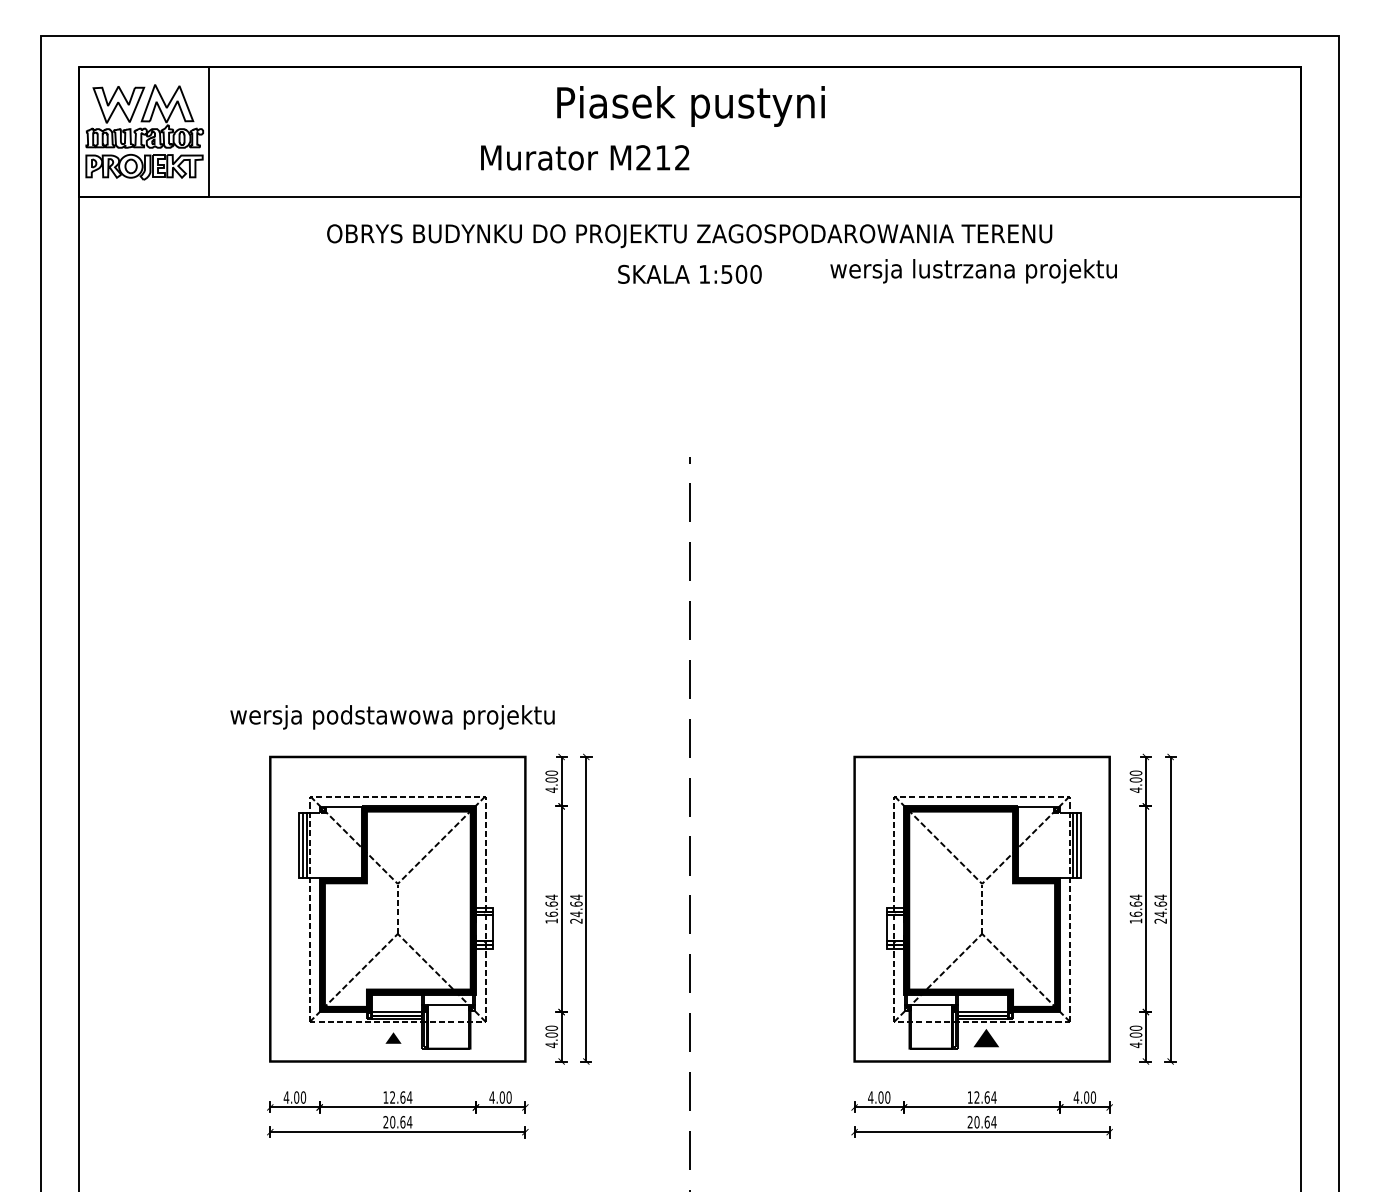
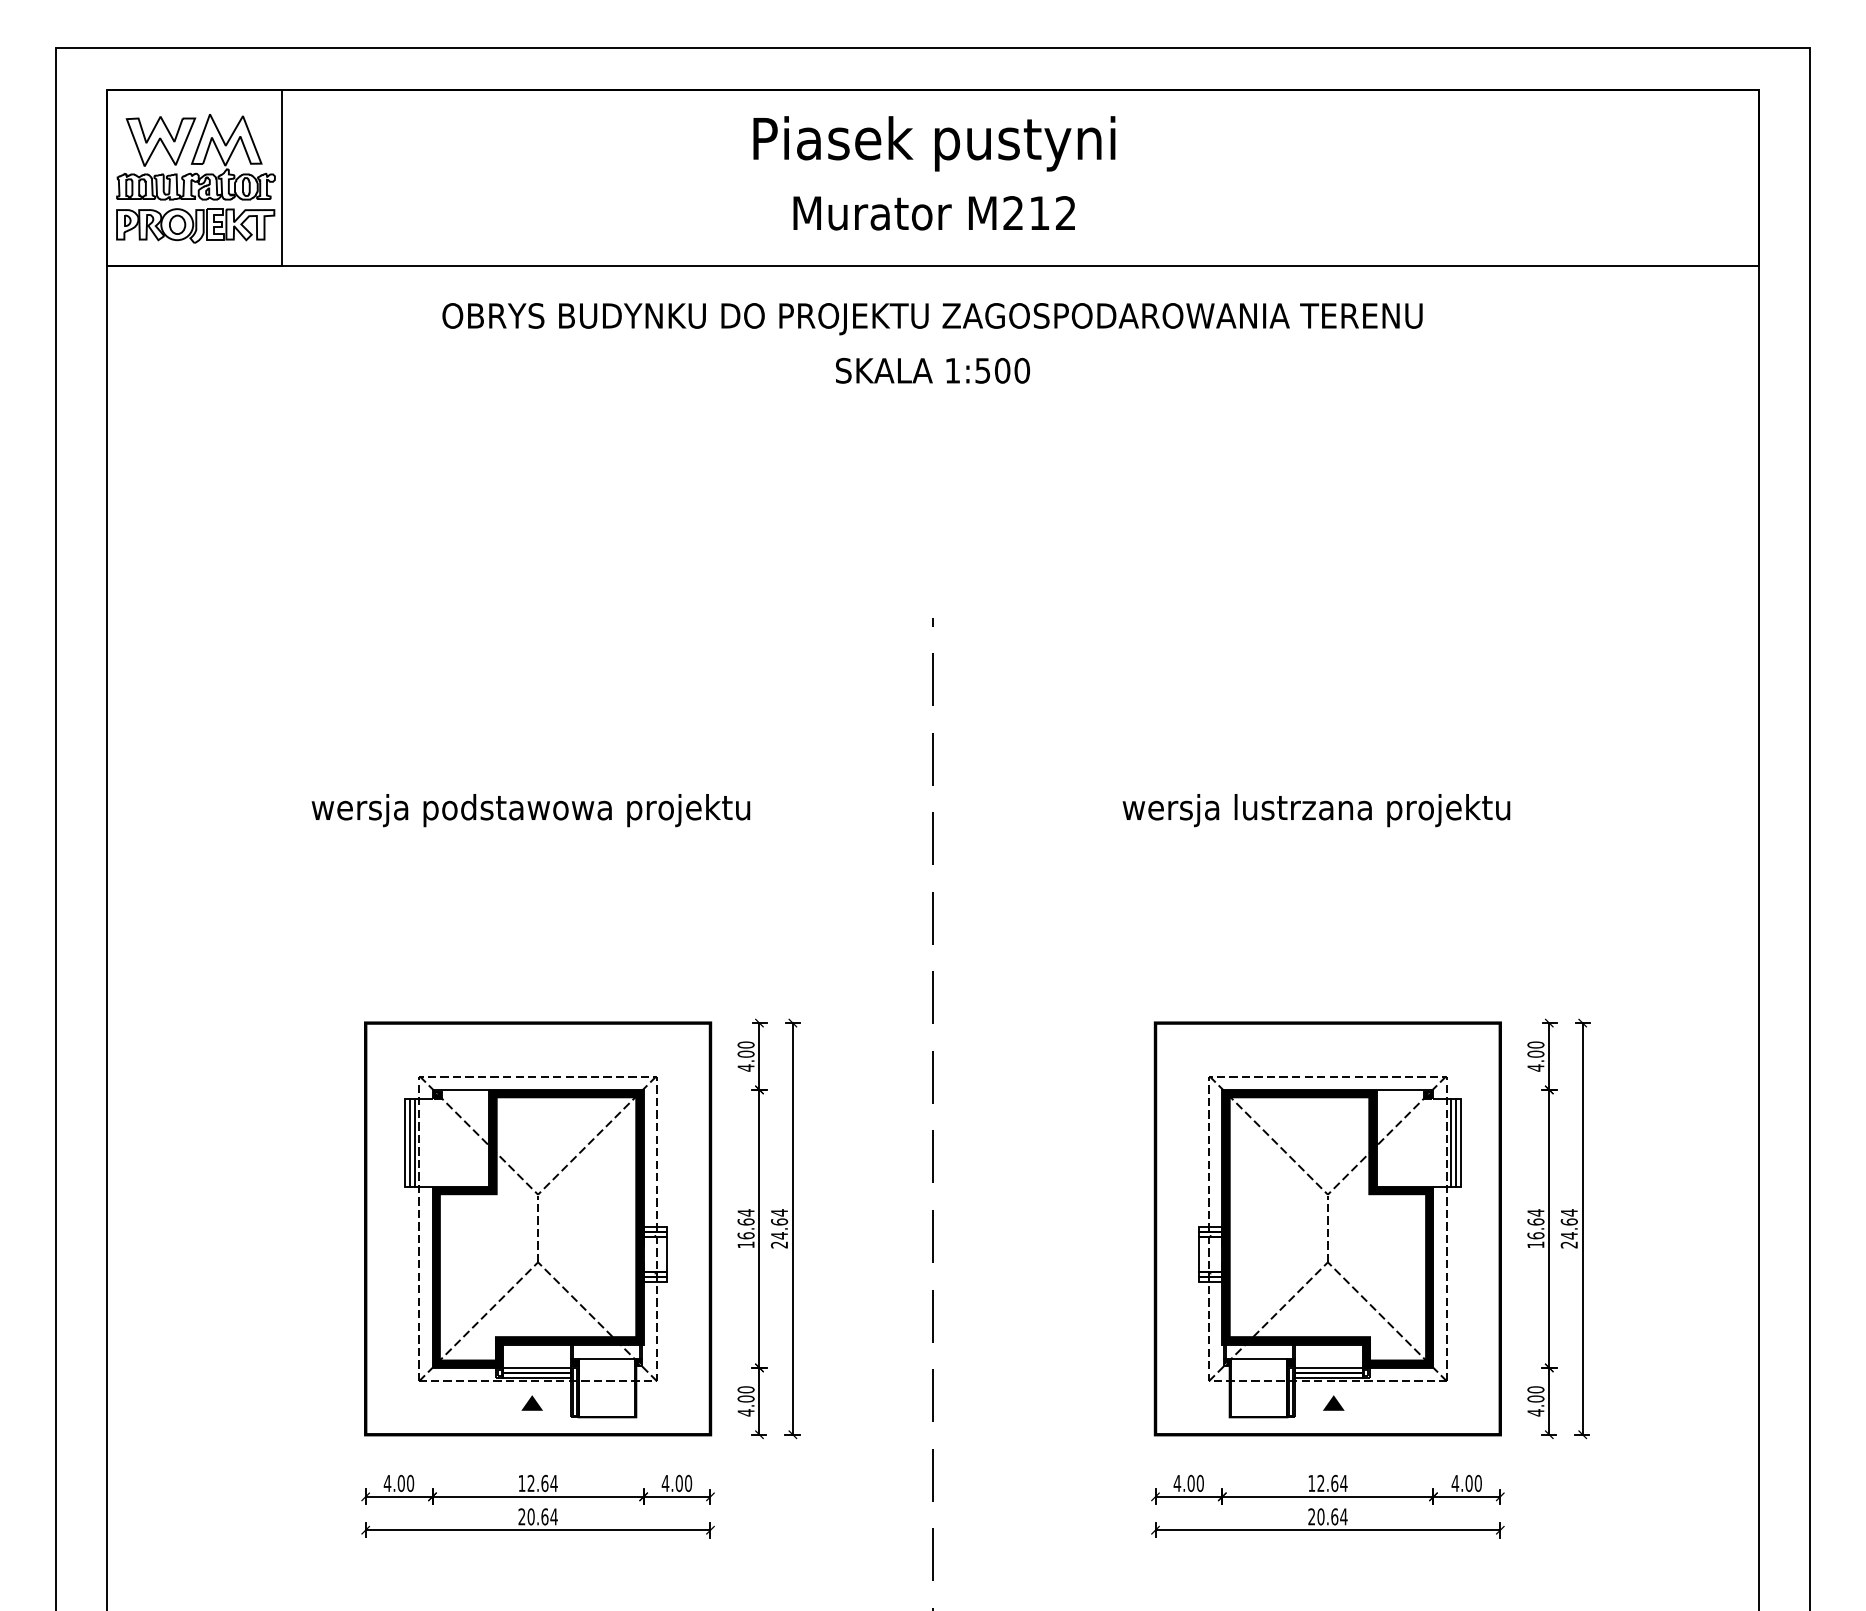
text: (584, 158) -> (933, 213), moved
text: (973, 271) -> (1316, 810), moved
text: (392, 717) -> (530, 810), moved
part: (986, 1037) -> (1333, 1402), size x0.62

